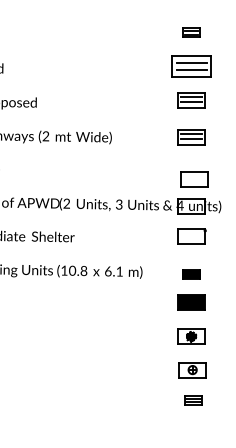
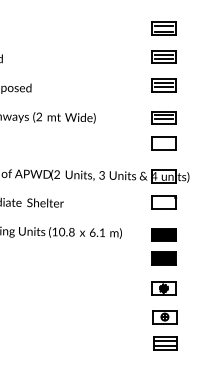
part: (191, 32) -> (163, 27), size x1.67
part: (191, 66) -> (163, 57), size x0.71
part: (194, 179) -> (163, 142), moved
part: (191, 274) -> (163, 235), size x1.67
part: (193, 400) -> (165, 343), size x1.67

